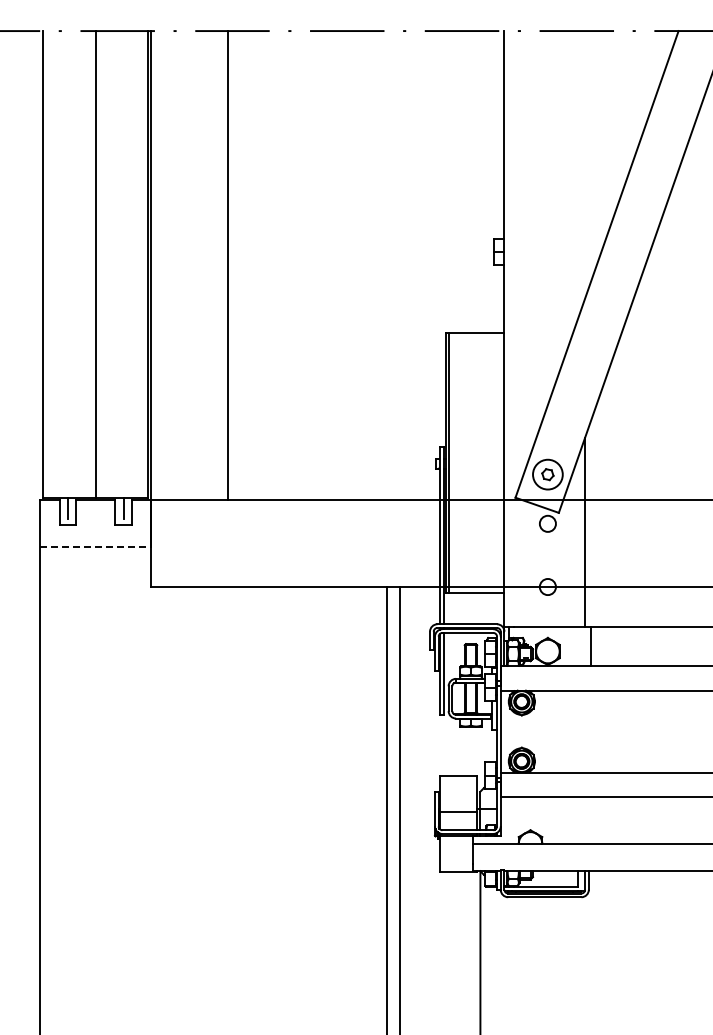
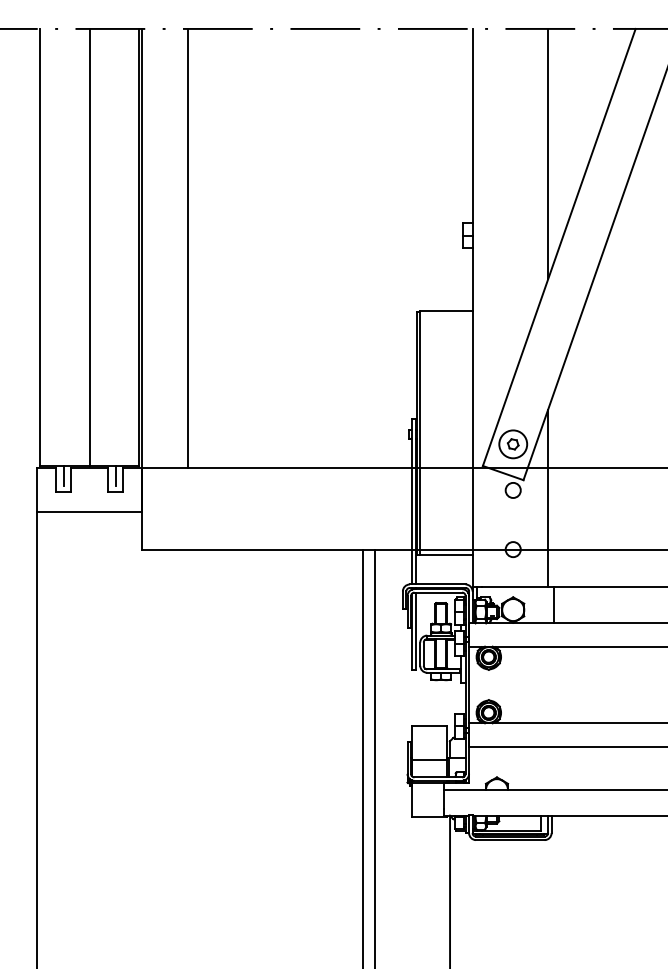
line: (585, 164) -> (548, 153), added
line: (228, 265) -> (188, 248), moved
line: (95, 547) -> (89, 512), dashed -> solid

